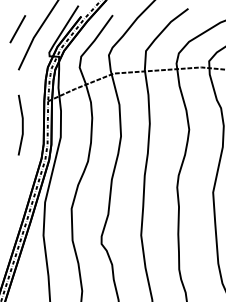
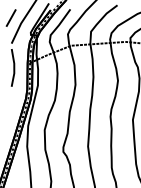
line: (21, 124) -> (13, 67), moved

